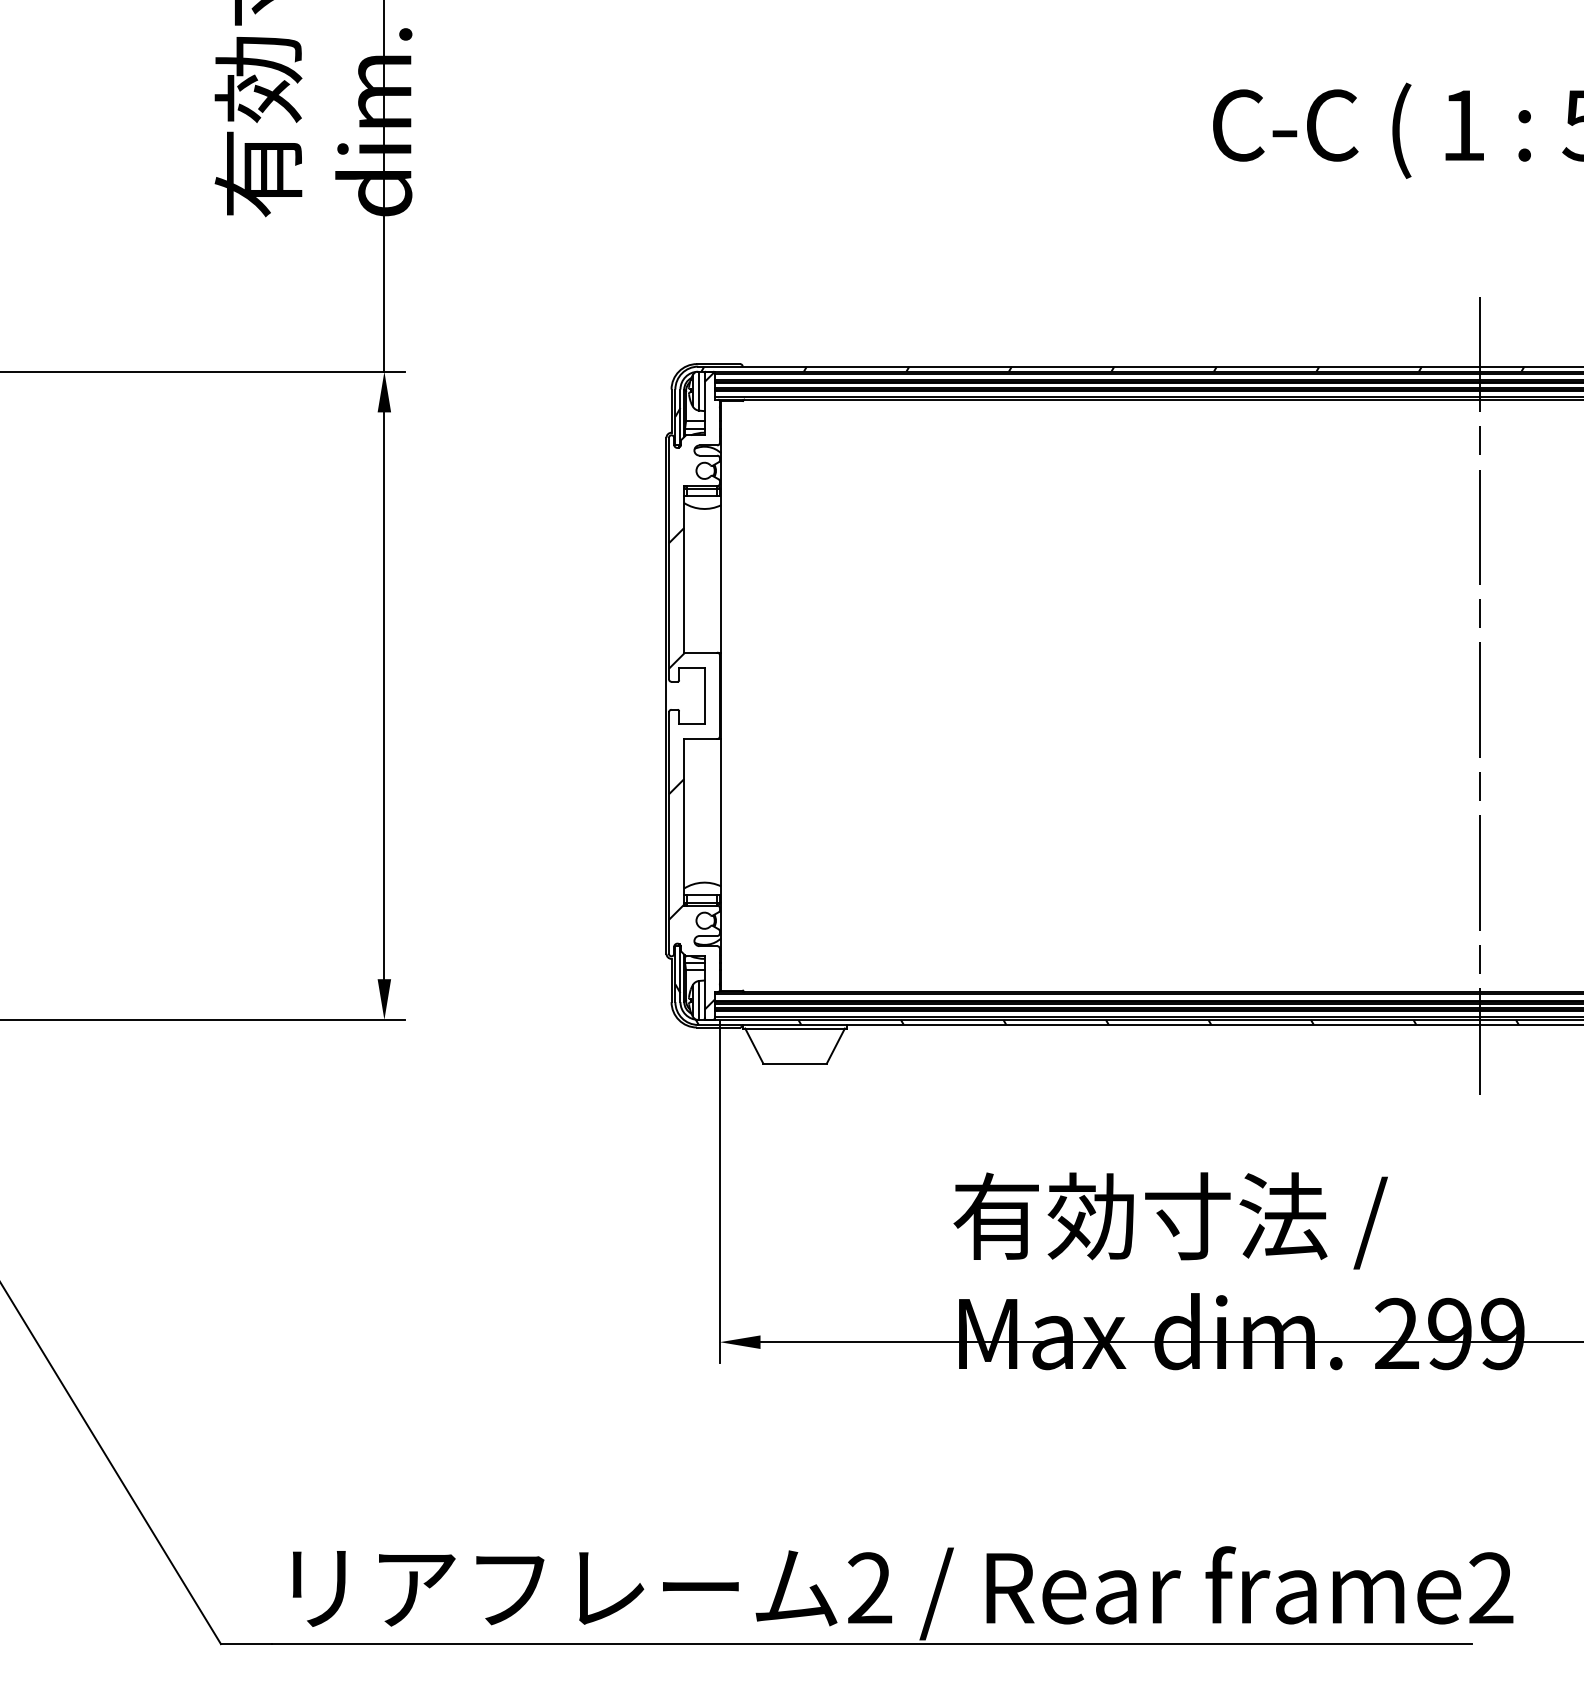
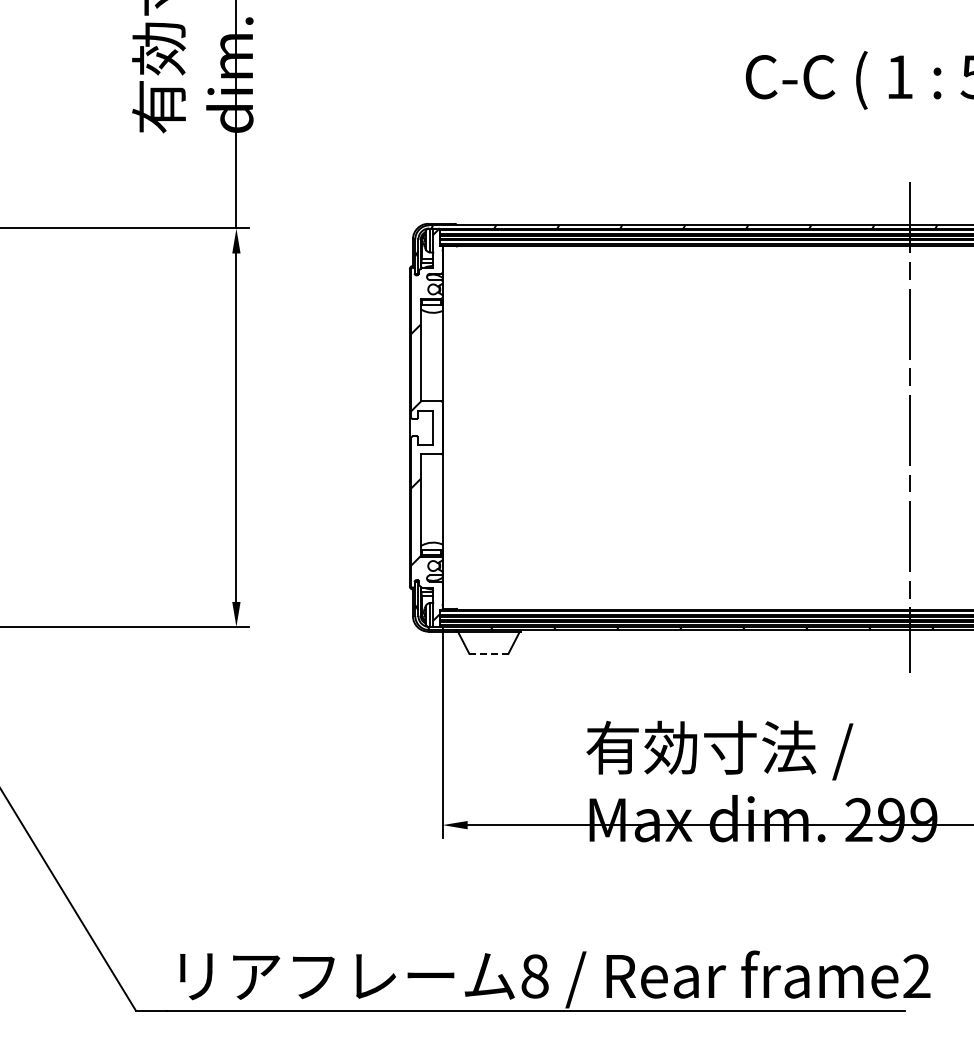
line: (794, 1063) -> (488, 653), solid -> dashed
text: (869, 1588) -> (534, 976), 2 -> 8

